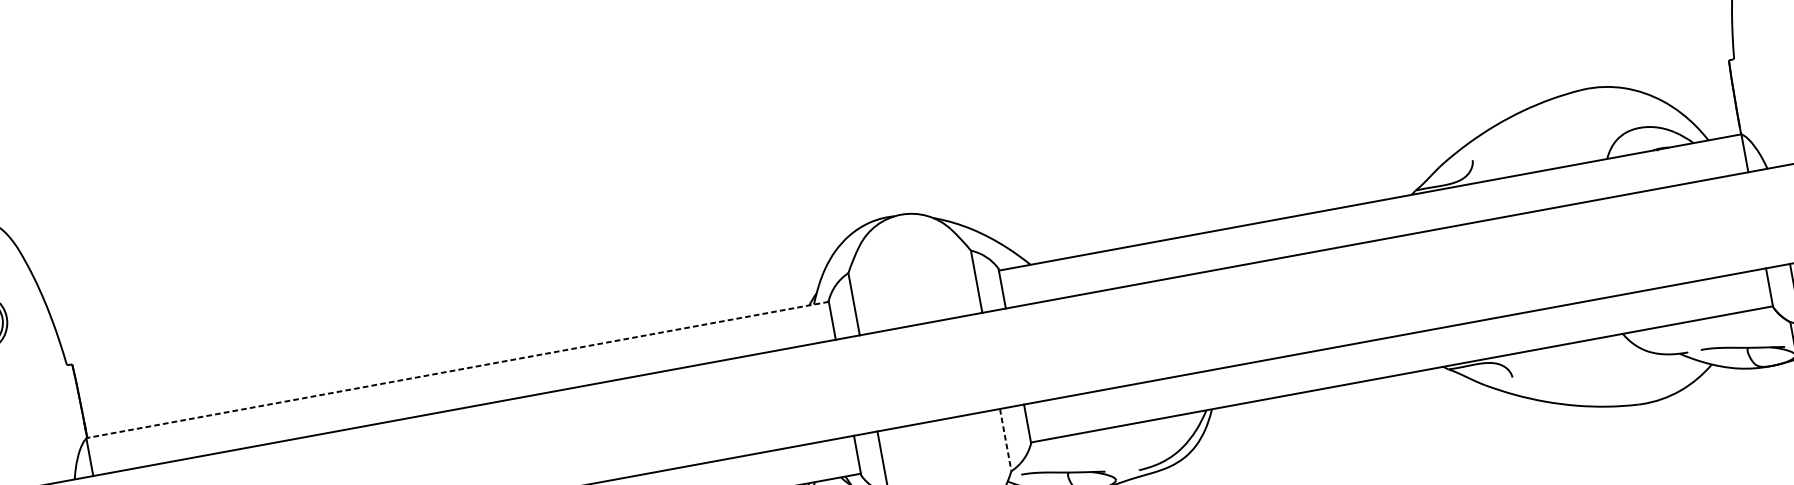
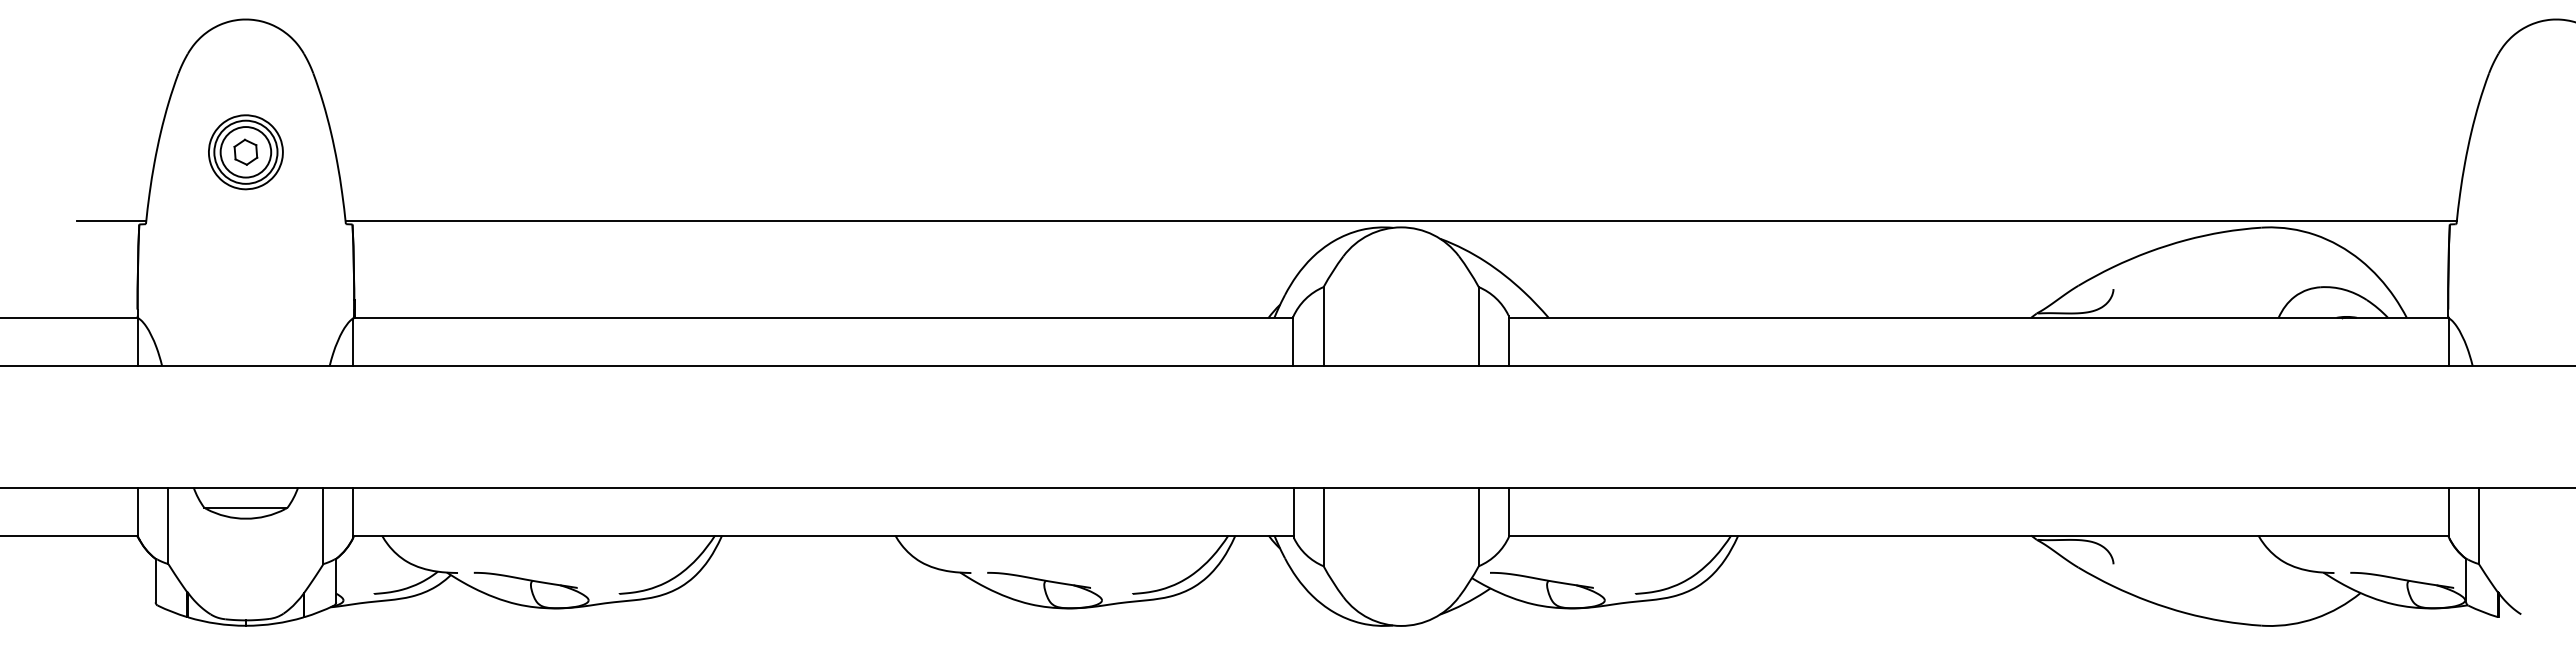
line: (899, 209) -> (1400, 220), added
line: (457, 369) -> (823, 317), dashed -> solid
line: (1005, 440) -> (1478, 527), dashed -> solid

